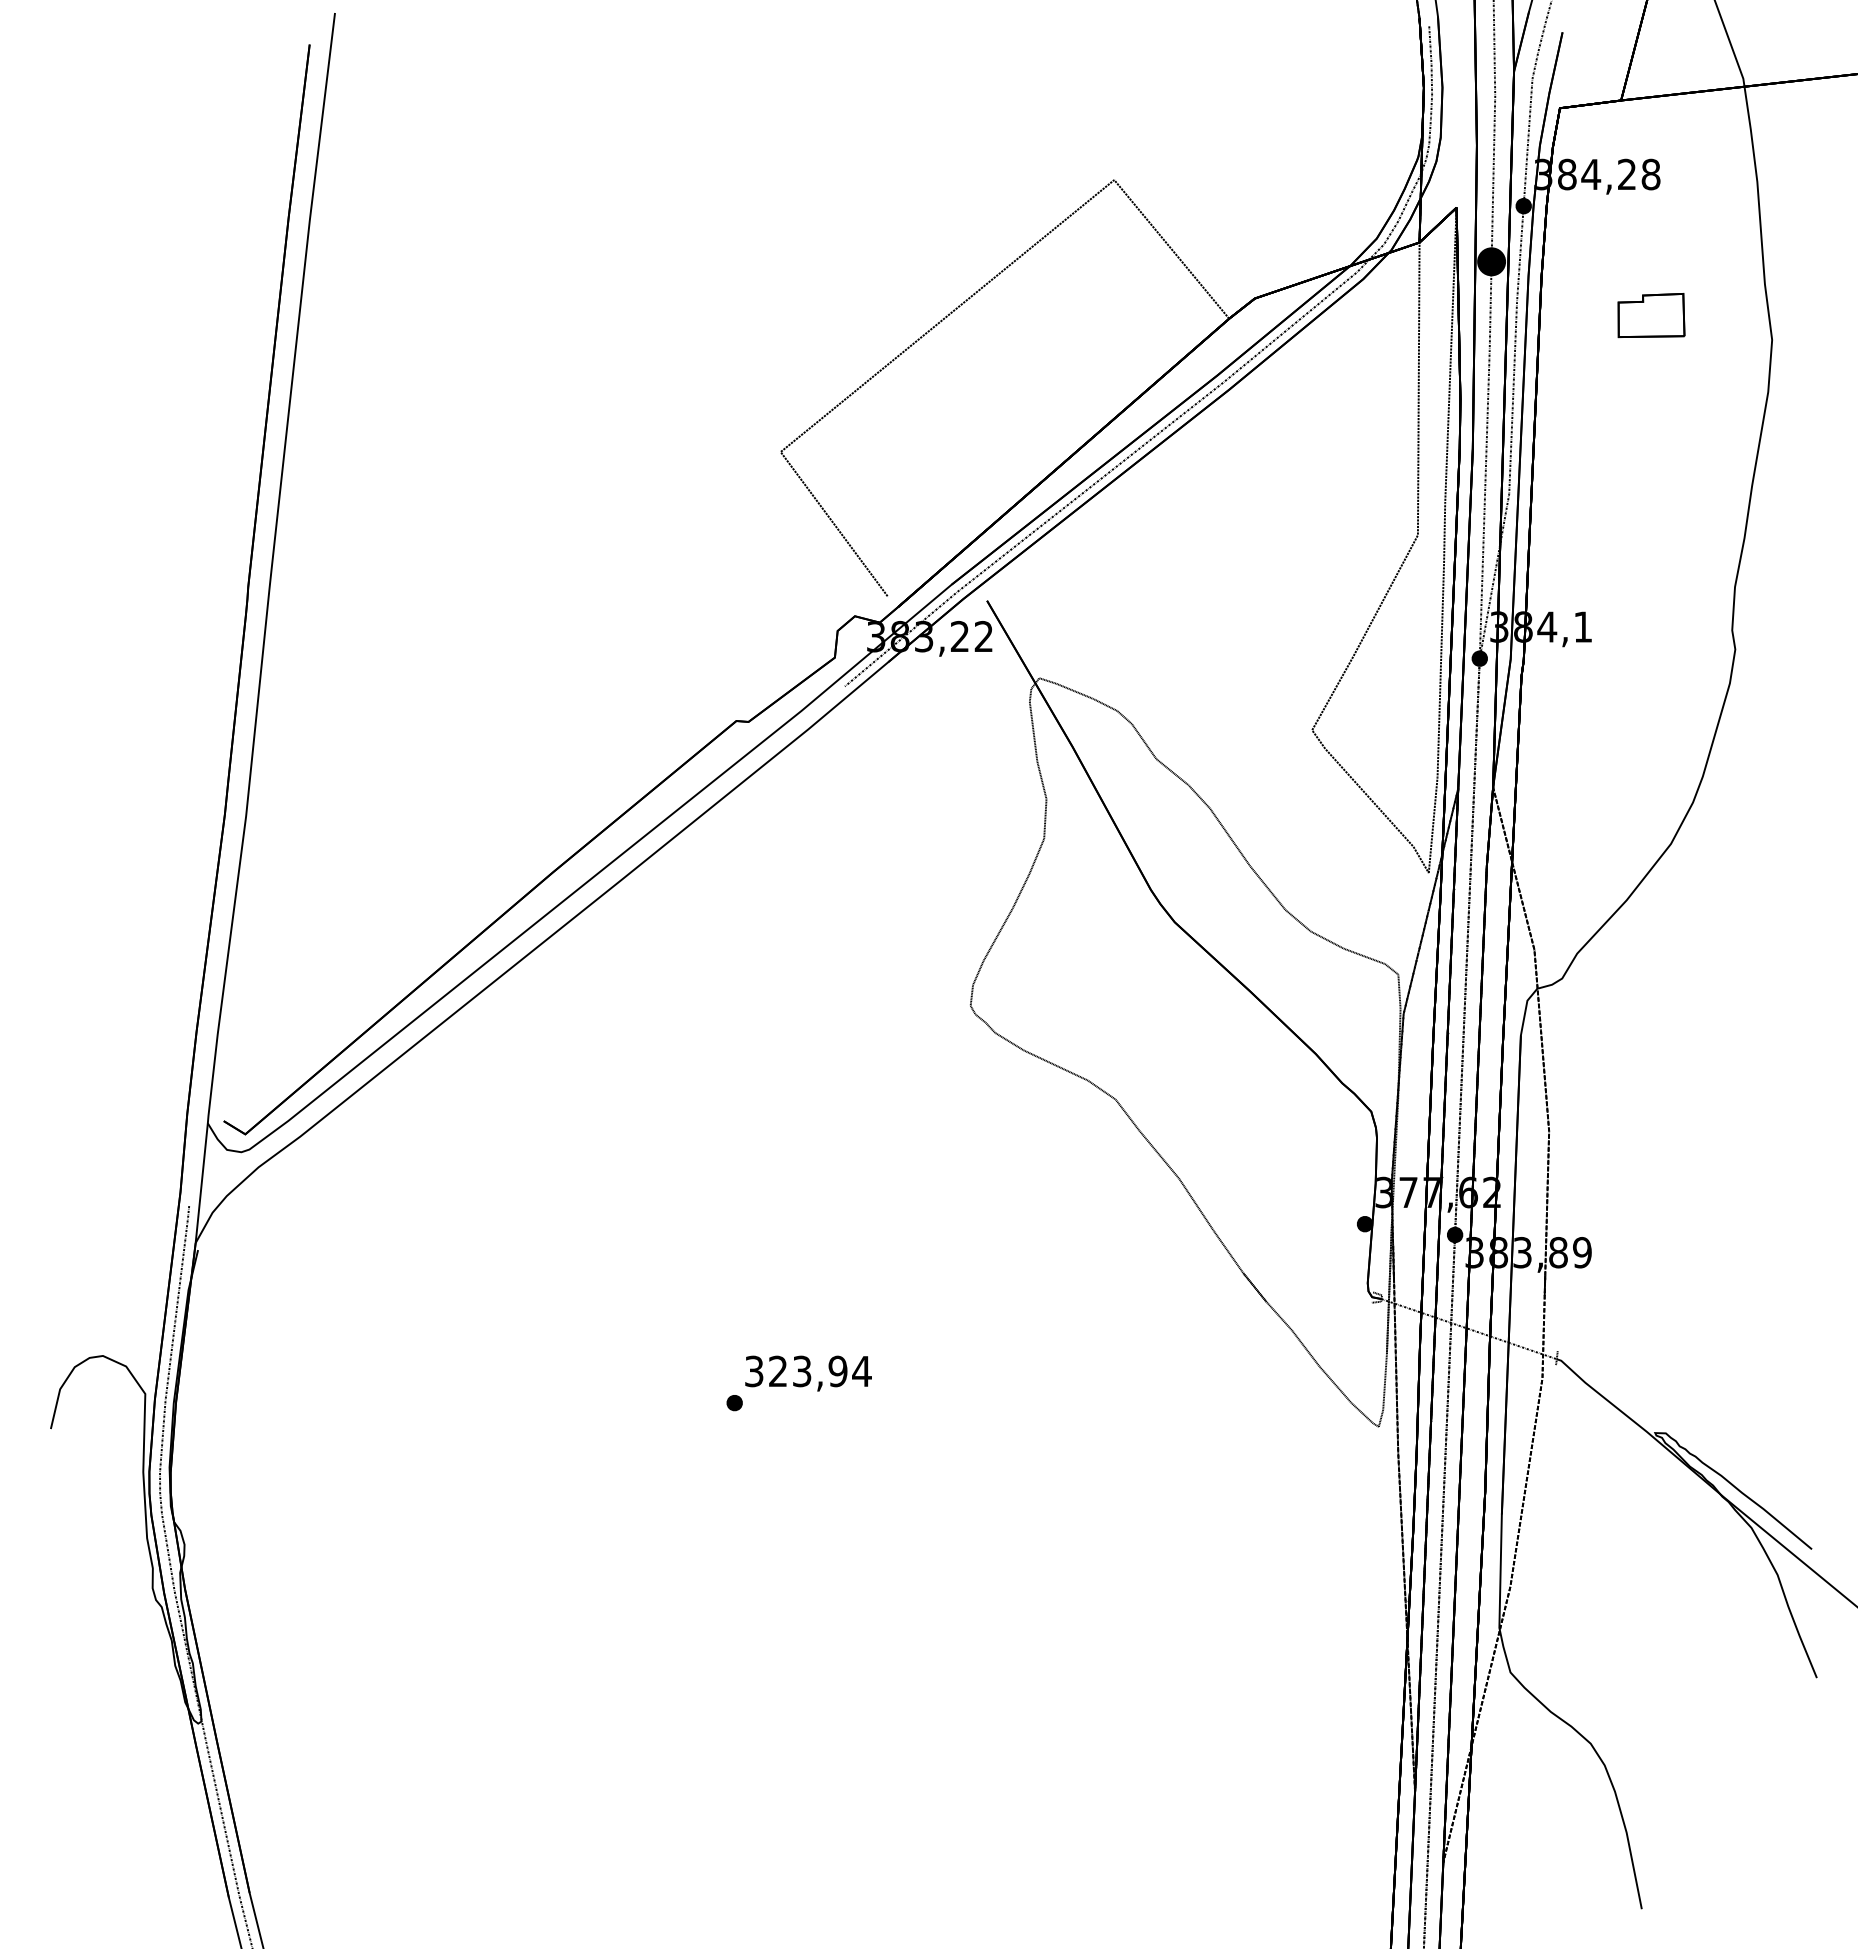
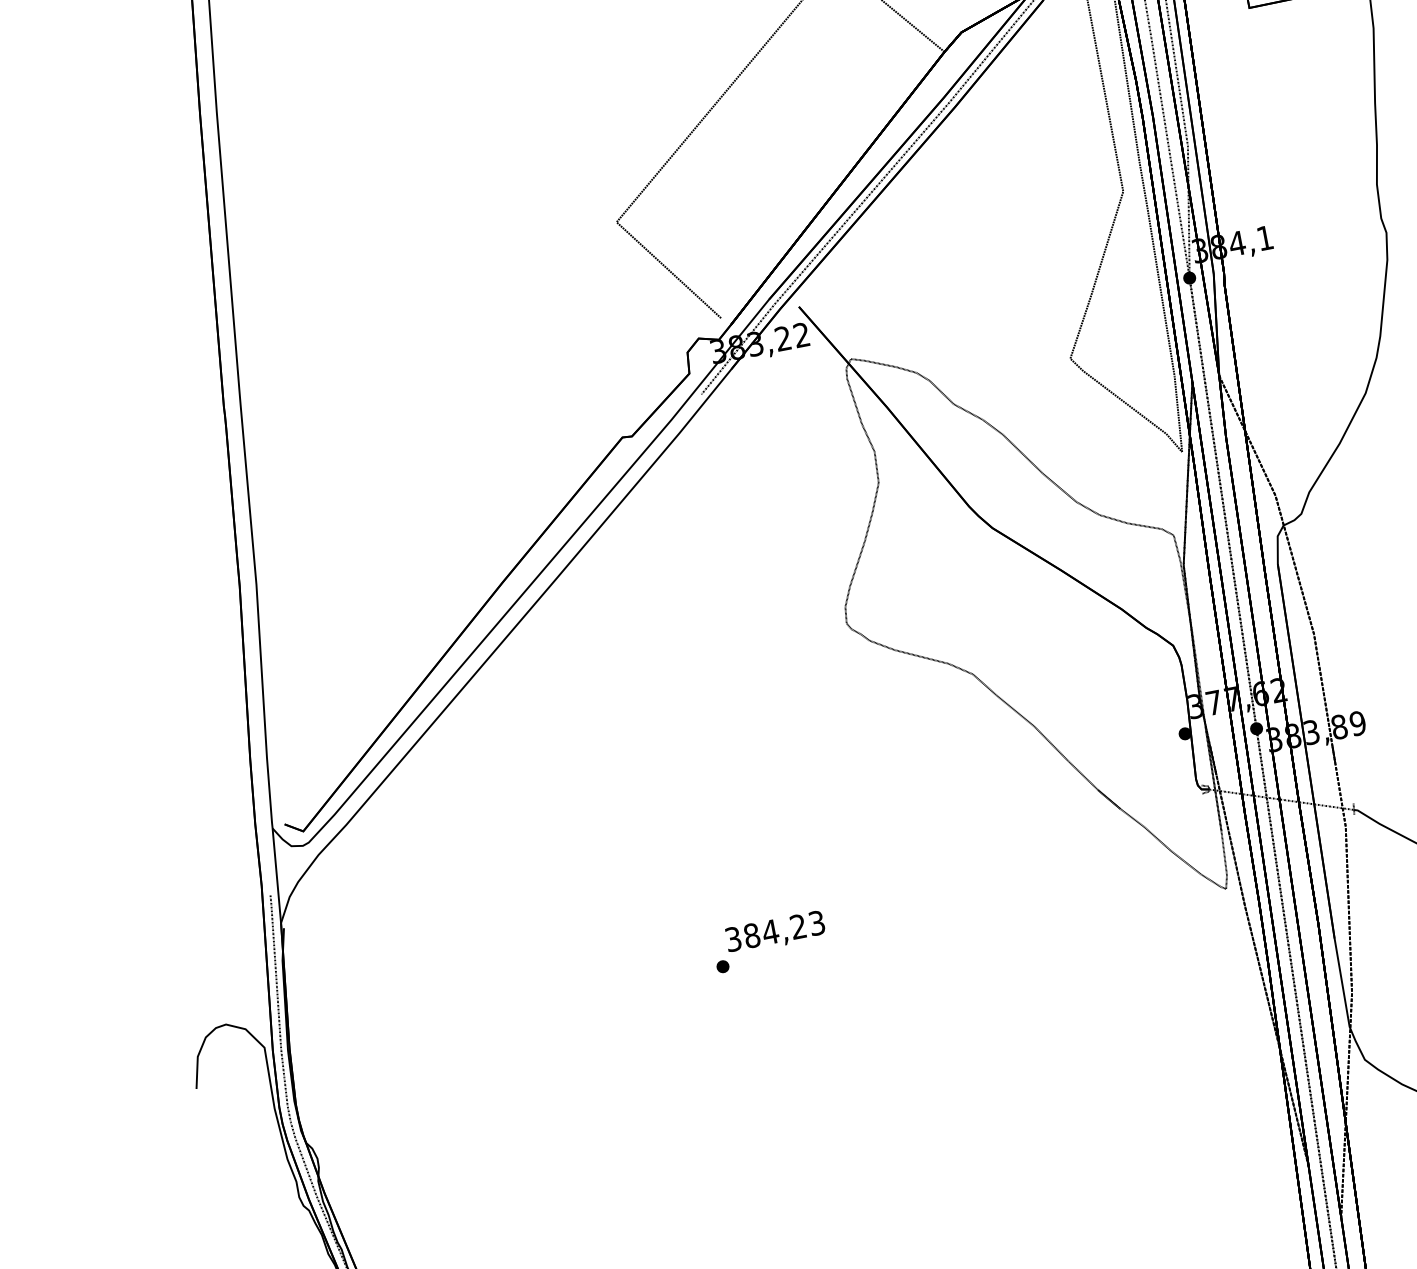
text: (820, 1371) -> (784, 929), 323,94 -> 384,23

